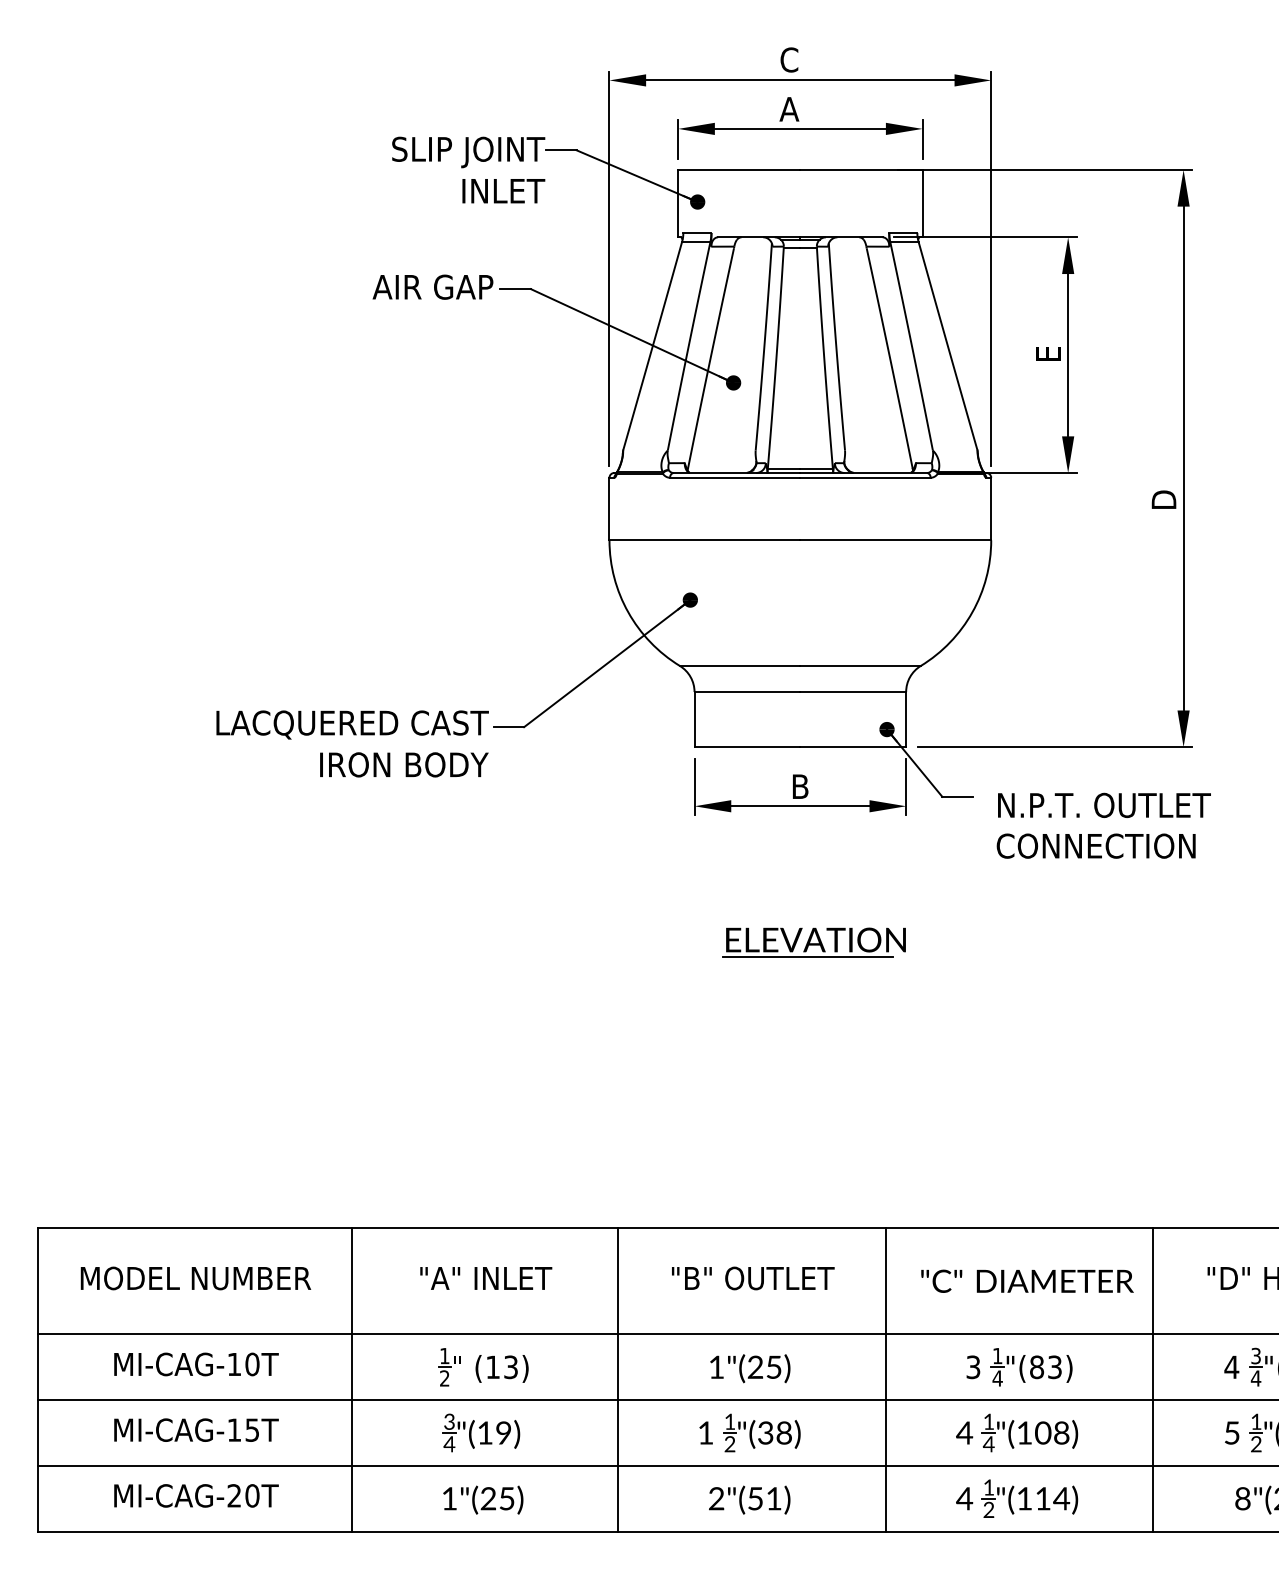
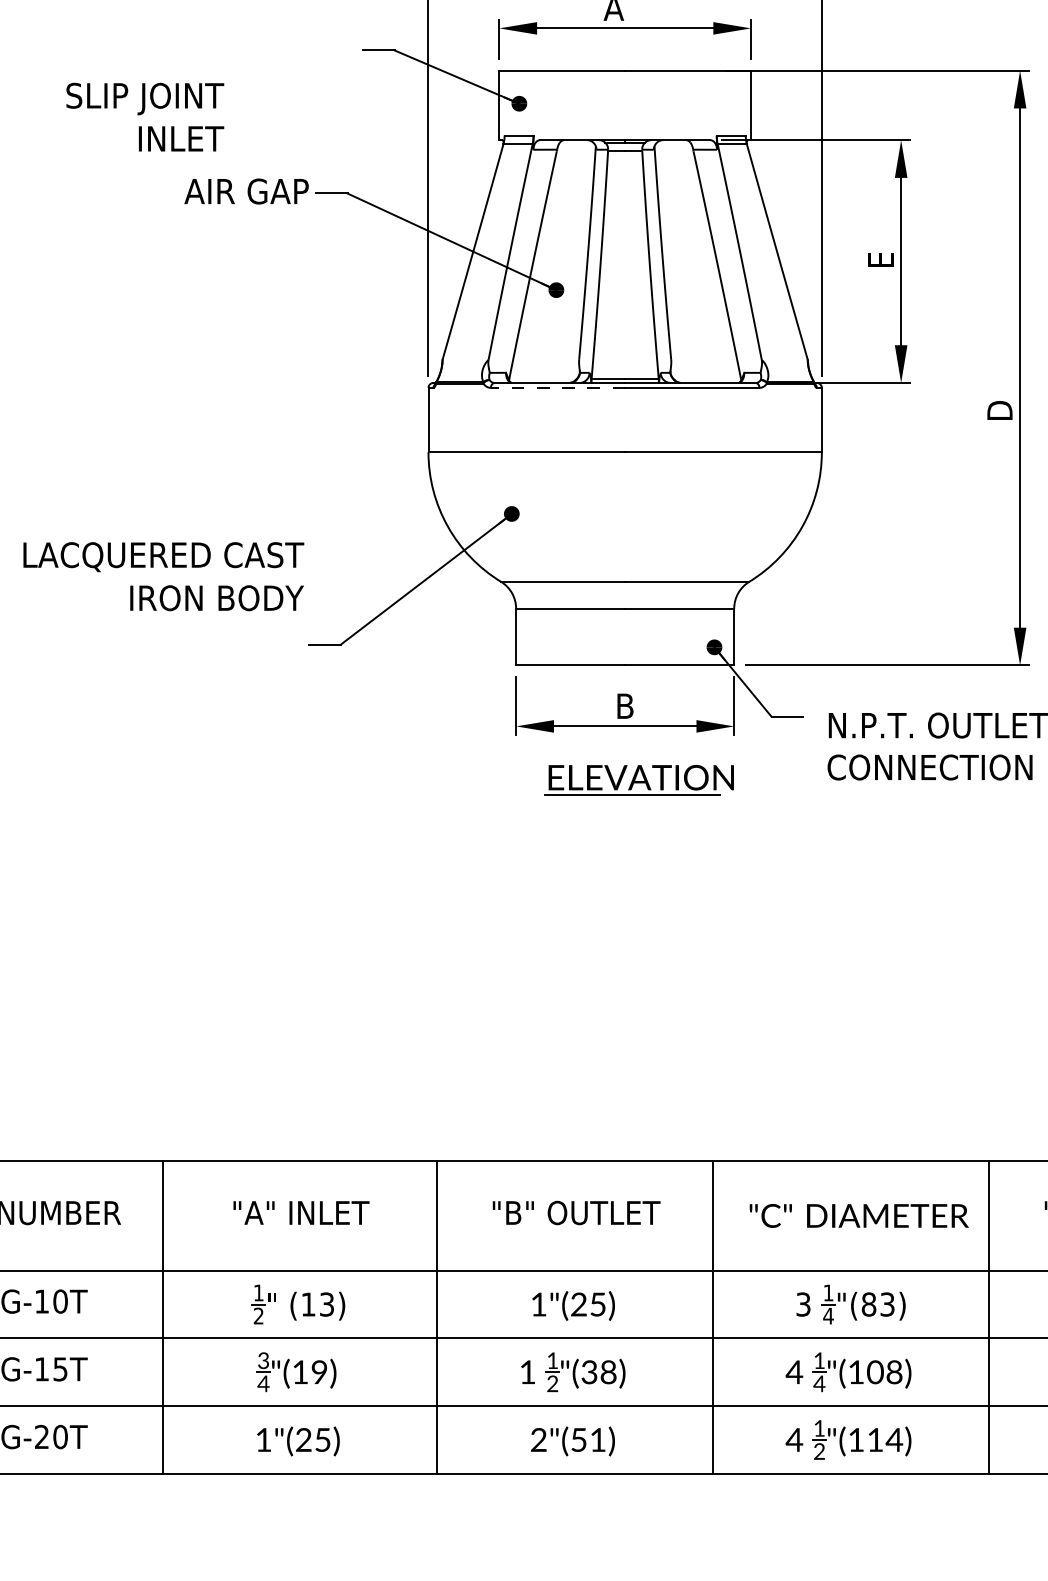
text: (468, 169) -> (145, 116), moved
line: (734, 477) -> (557, 387), solid -> dashed
text: (352, 743) -> (163, 576), moved
part: (813, 942) -> (638, 780), moved

